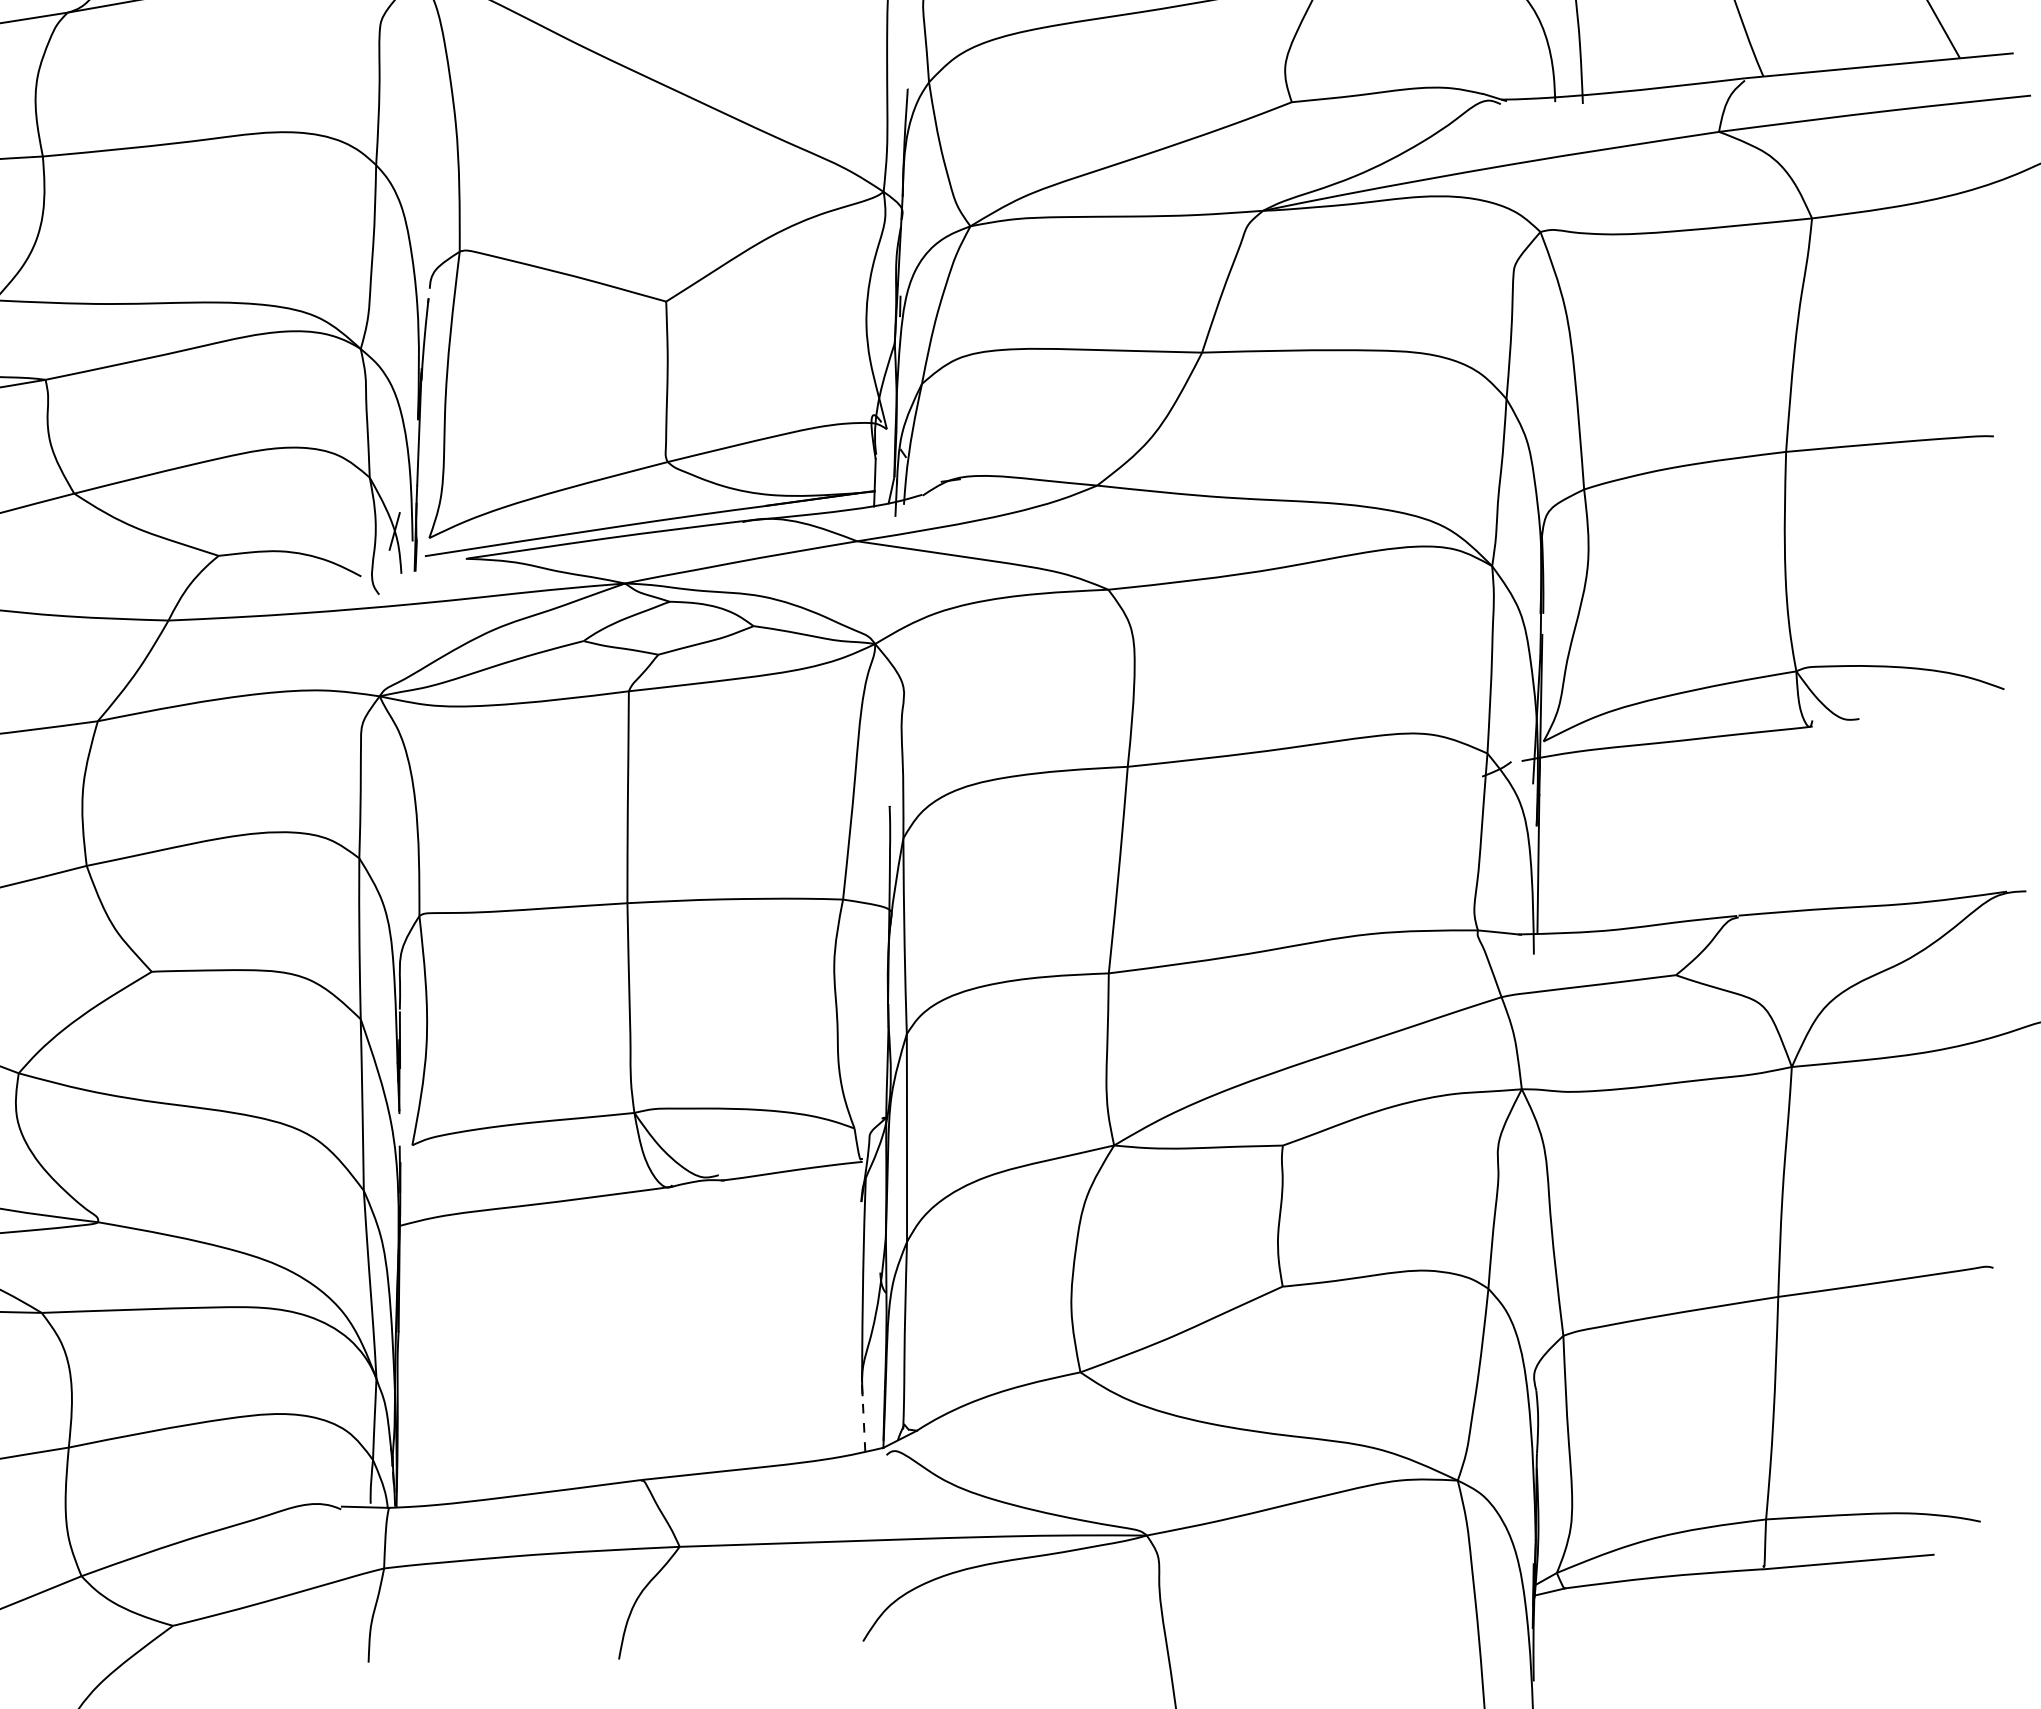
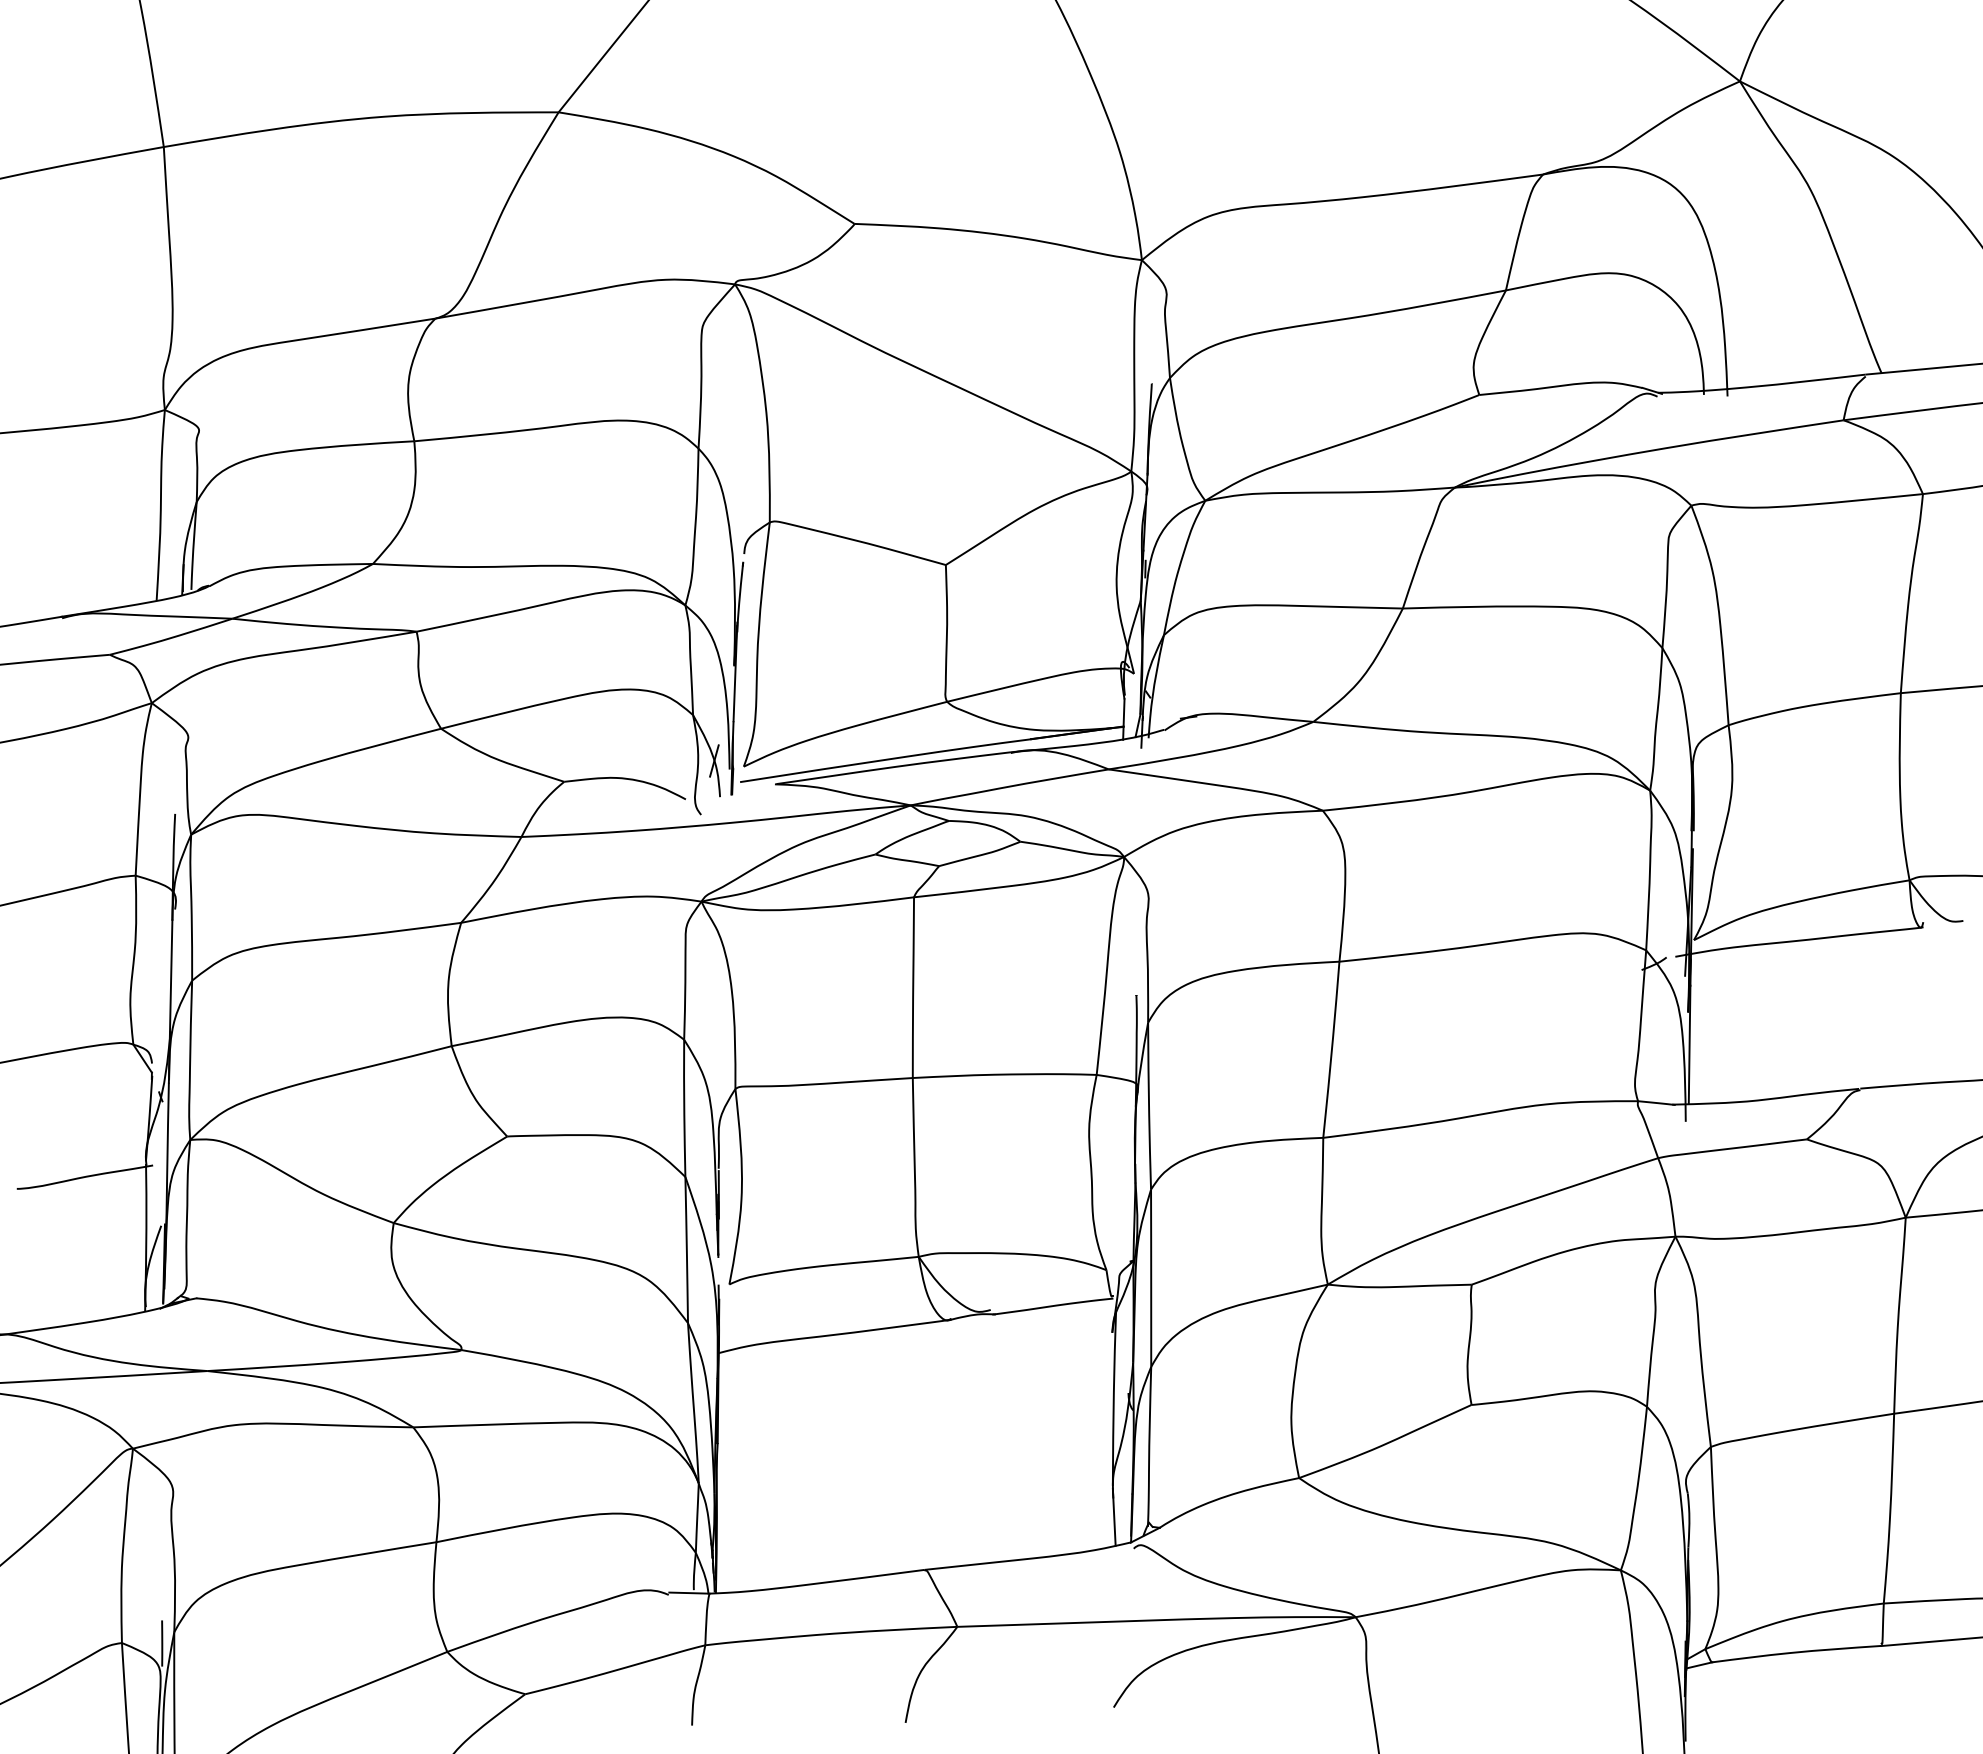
line: (863, 1418) -> (1114, 1517), dashed -> solid

